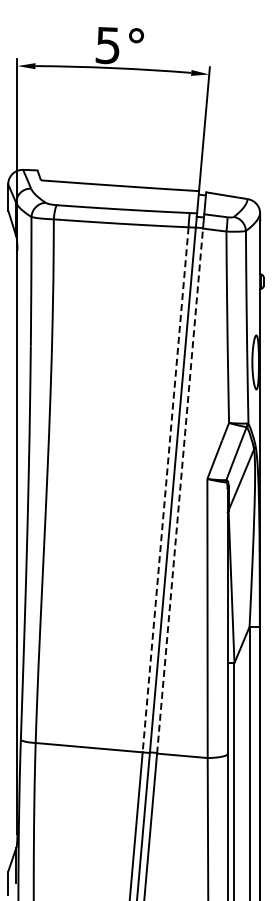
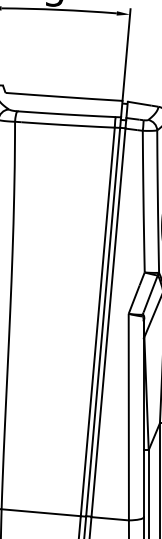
line: (165, 489) -> (97, 321), dashed -> solid
line: (180, 491) -> (108, 323), dashed -> solid

